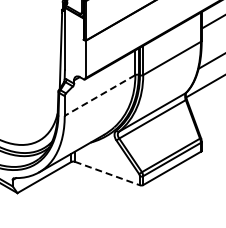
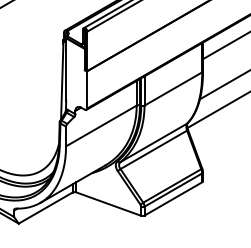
line: (100, 95) -> (101, 126), dashed -> solid
line: (107, 173) -> (108, 204), dashed -> solid

